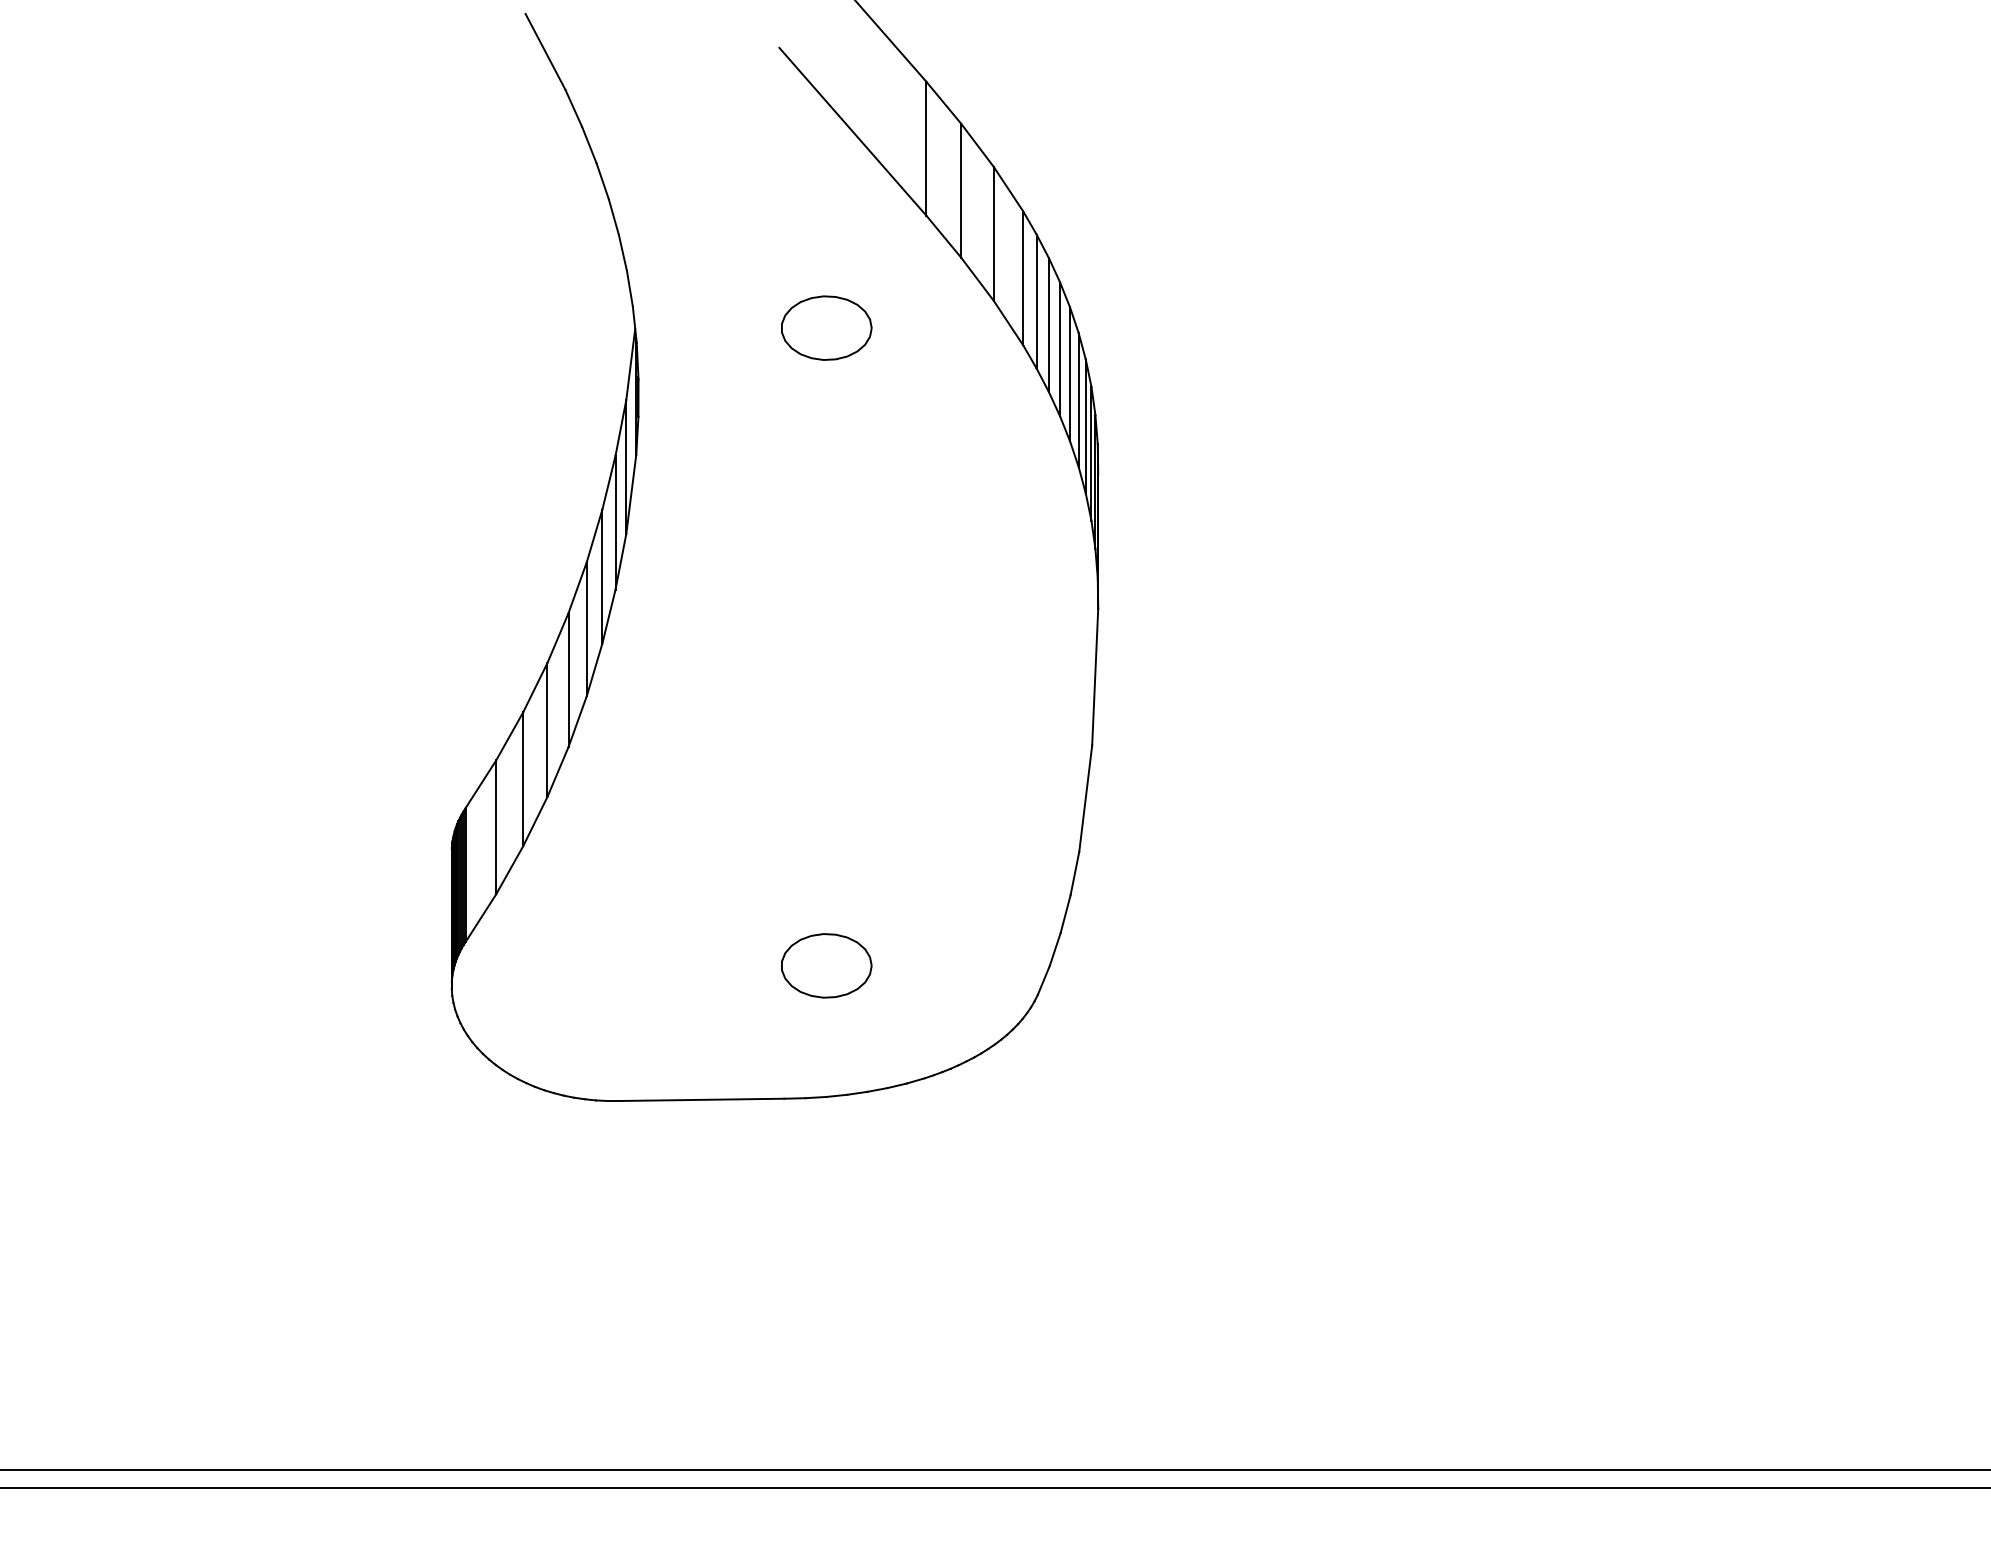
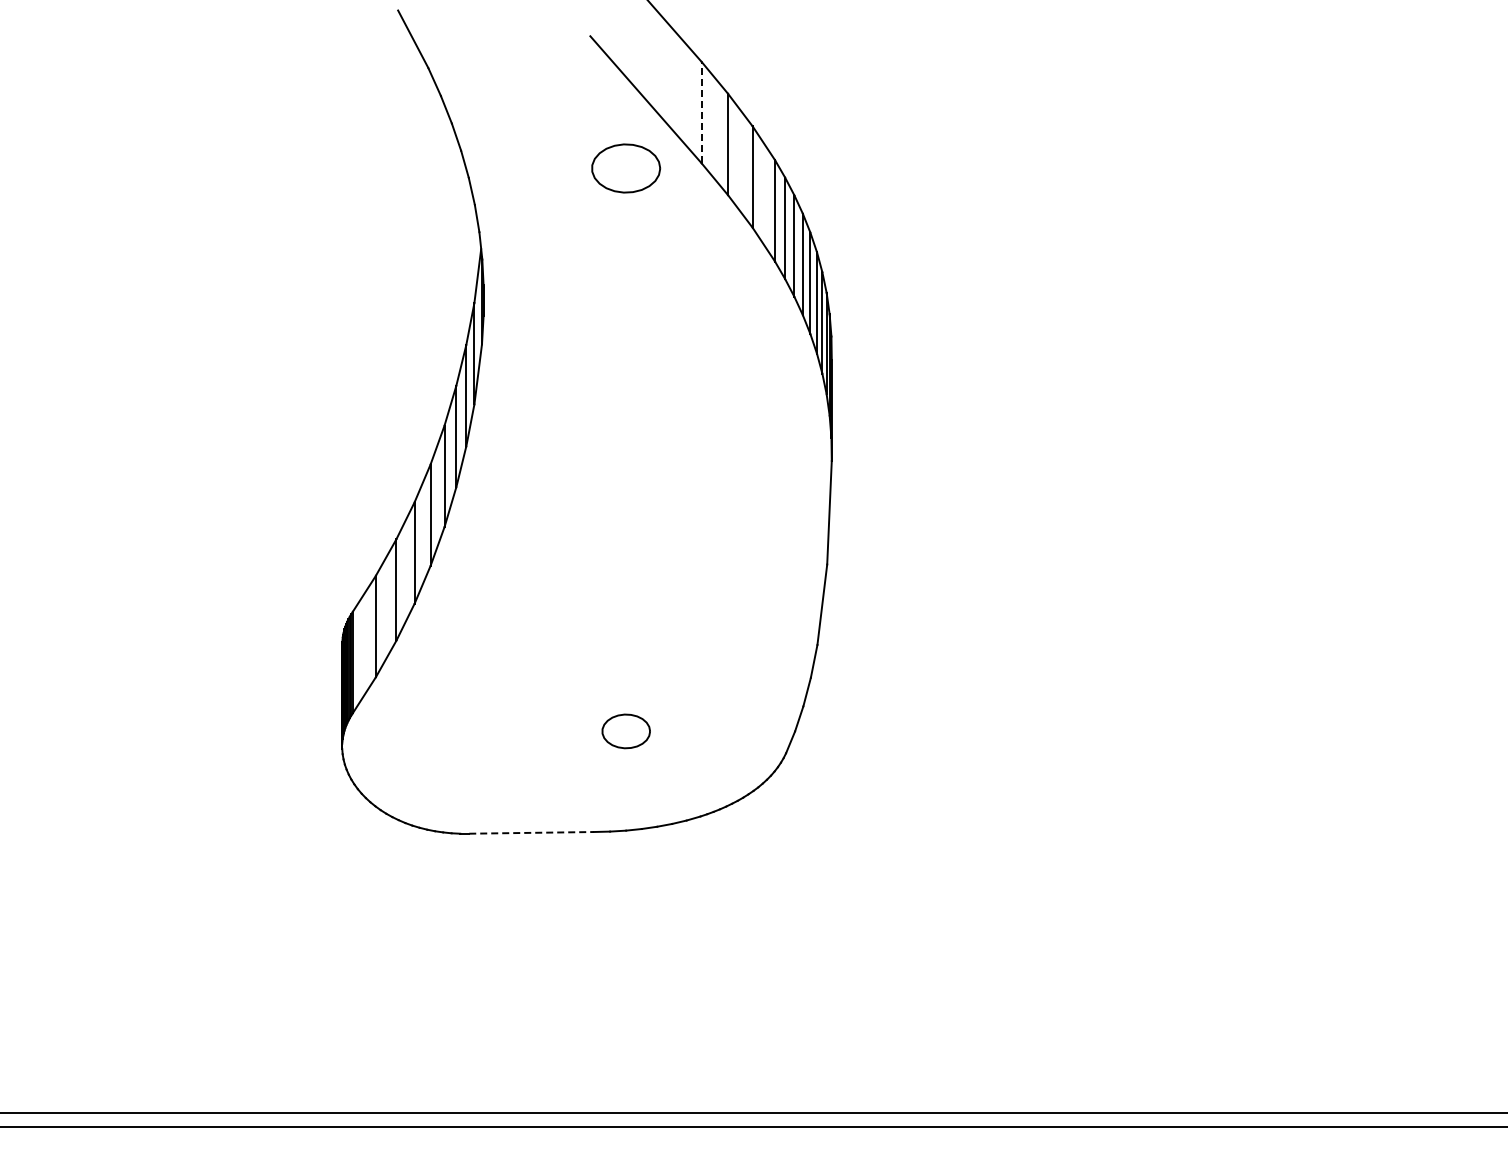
line: (926, 148) -> (701, 112), solid -> dashed
part: (827, 328) -> (626, 168), moved
part: (827, 966) -> (626, 731), size x0.7
line: (702, 1099) -> (532, 832), solid -> dashed

